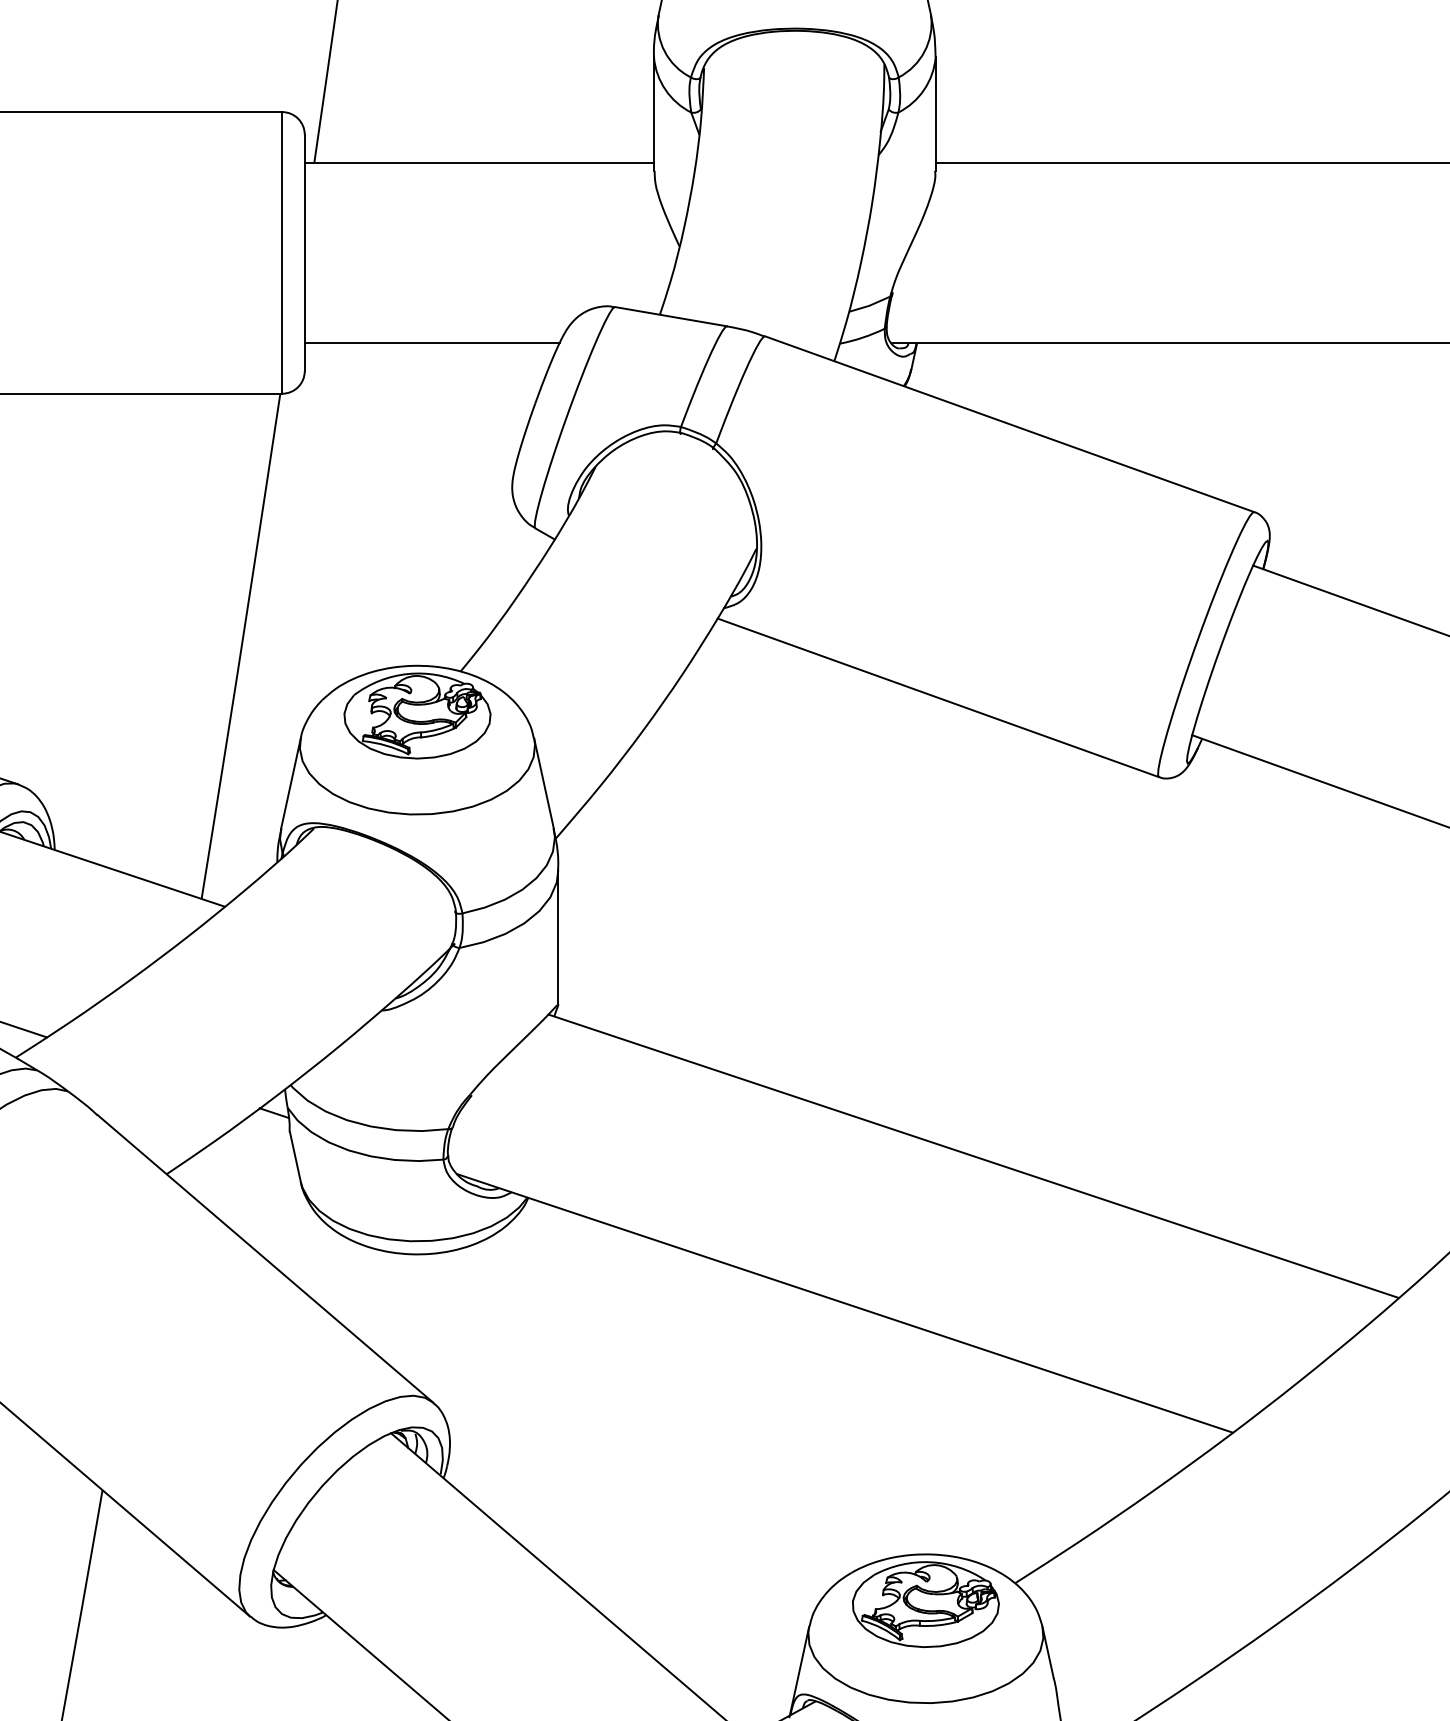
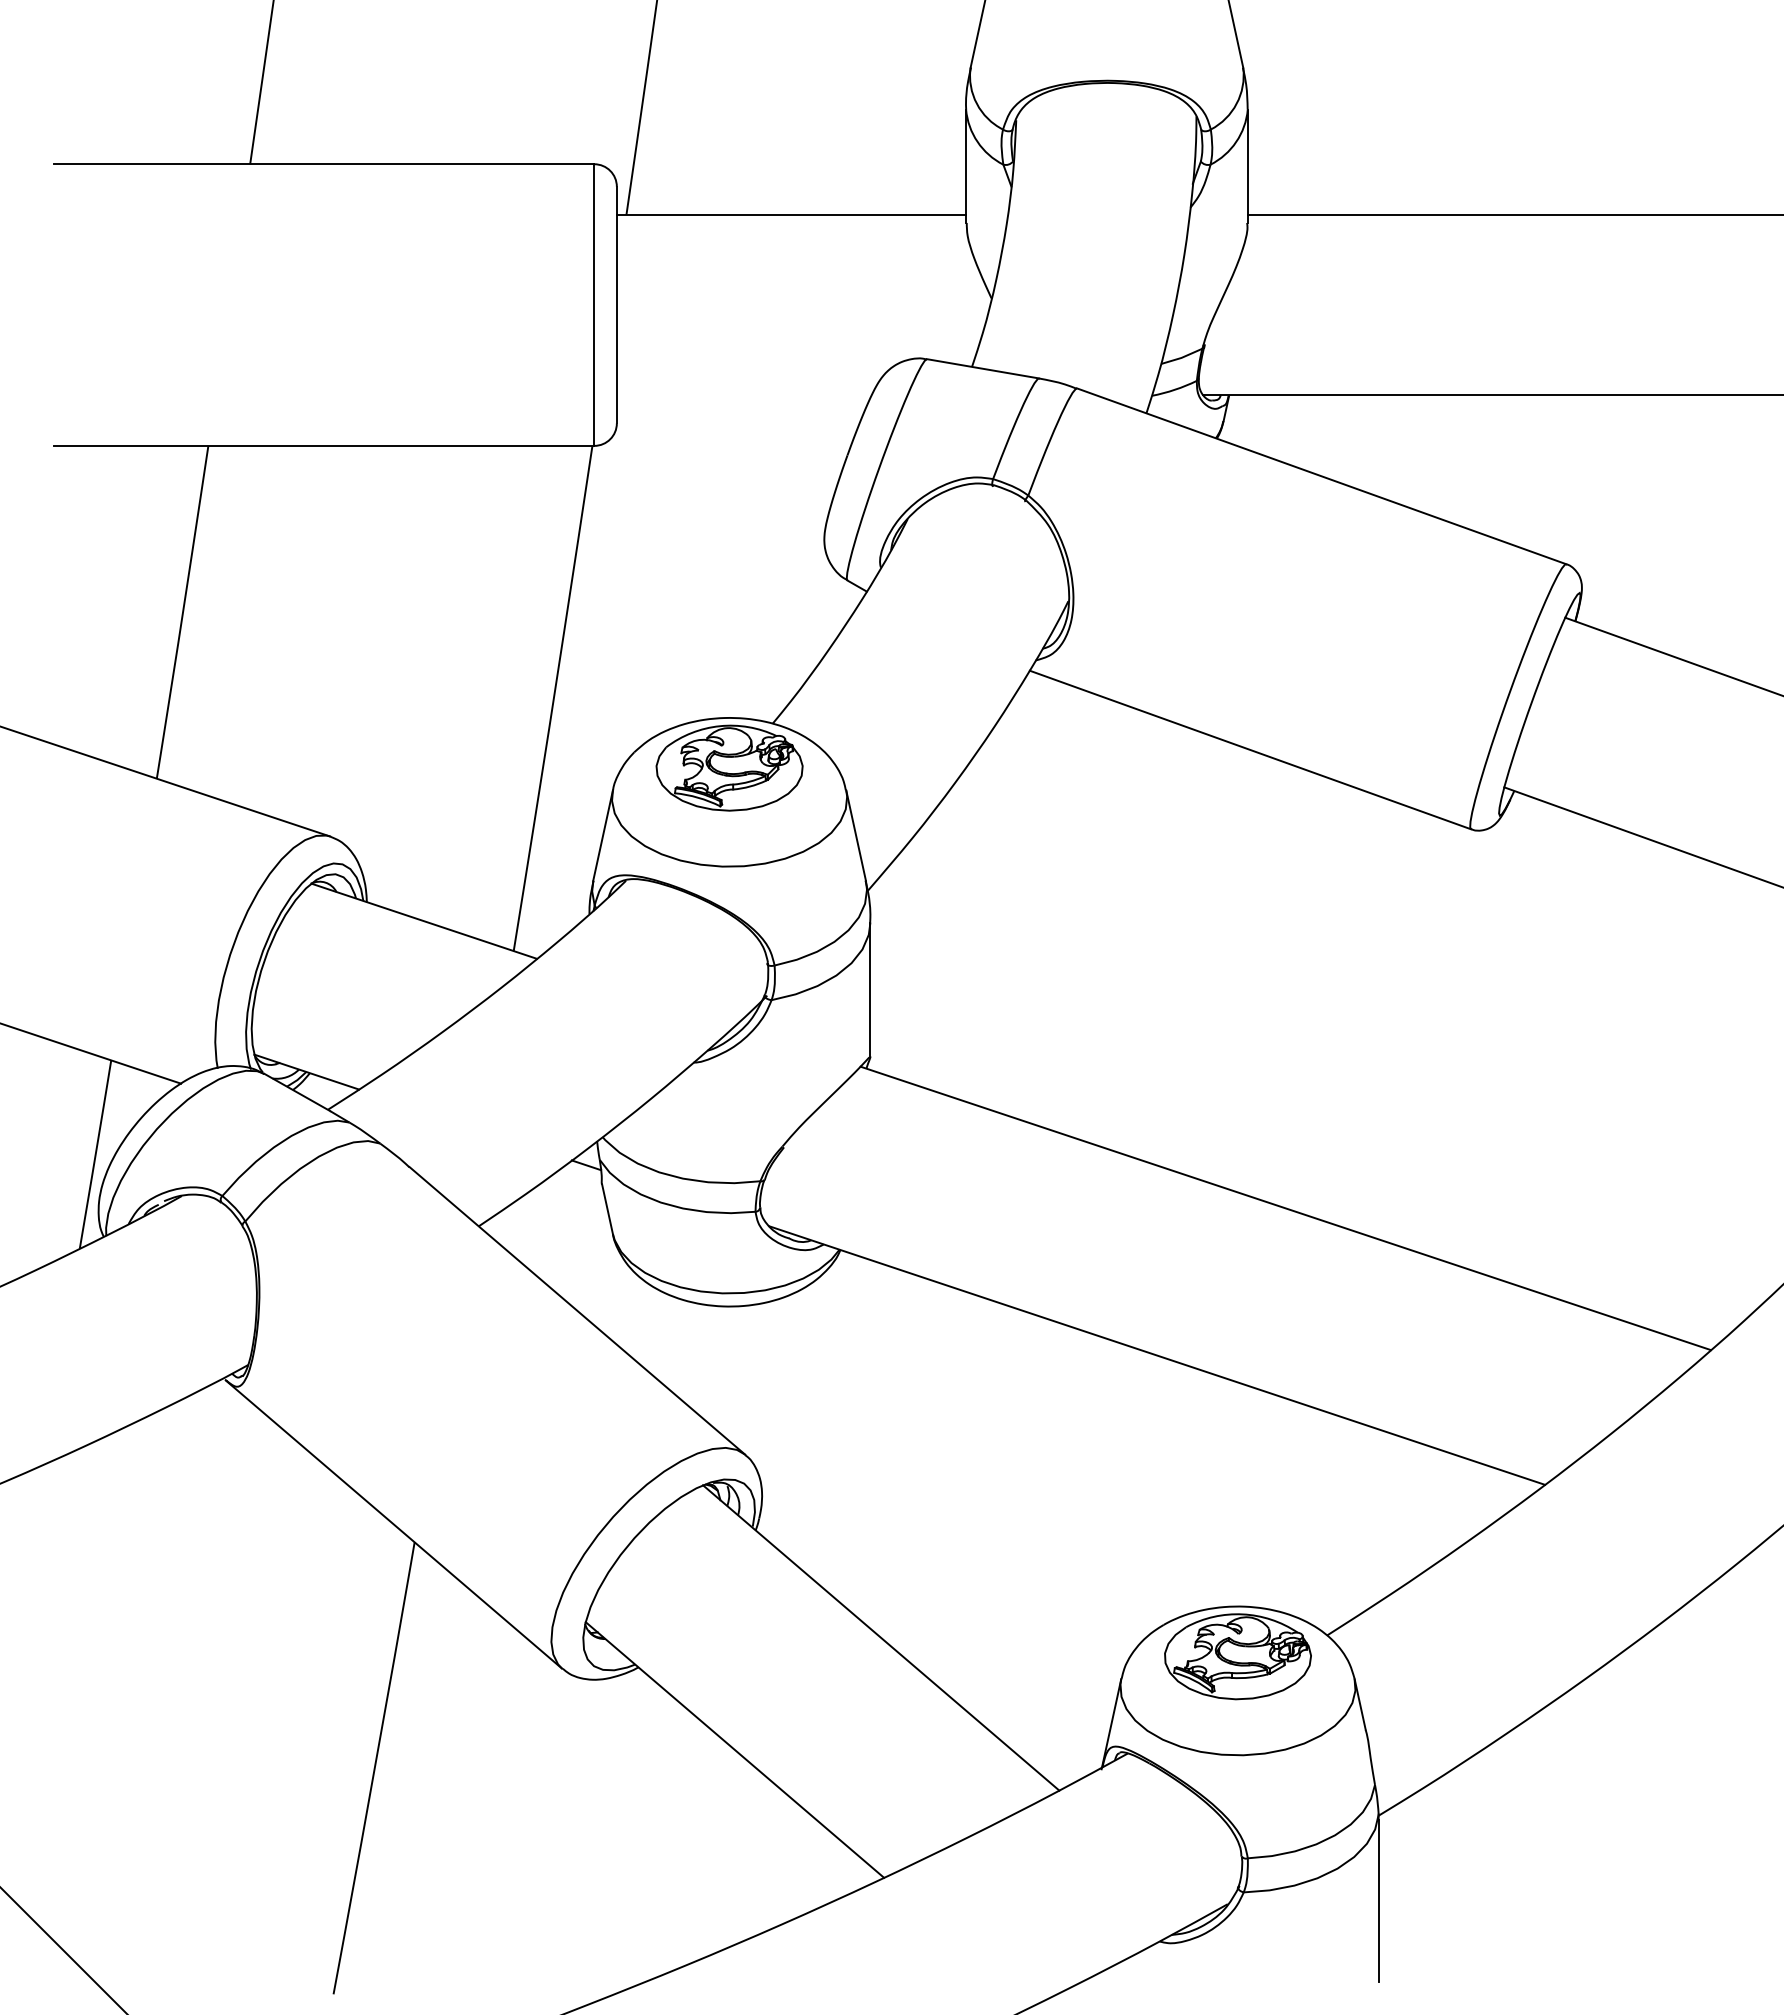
line: (431, 343) -> (743, 395), removed

